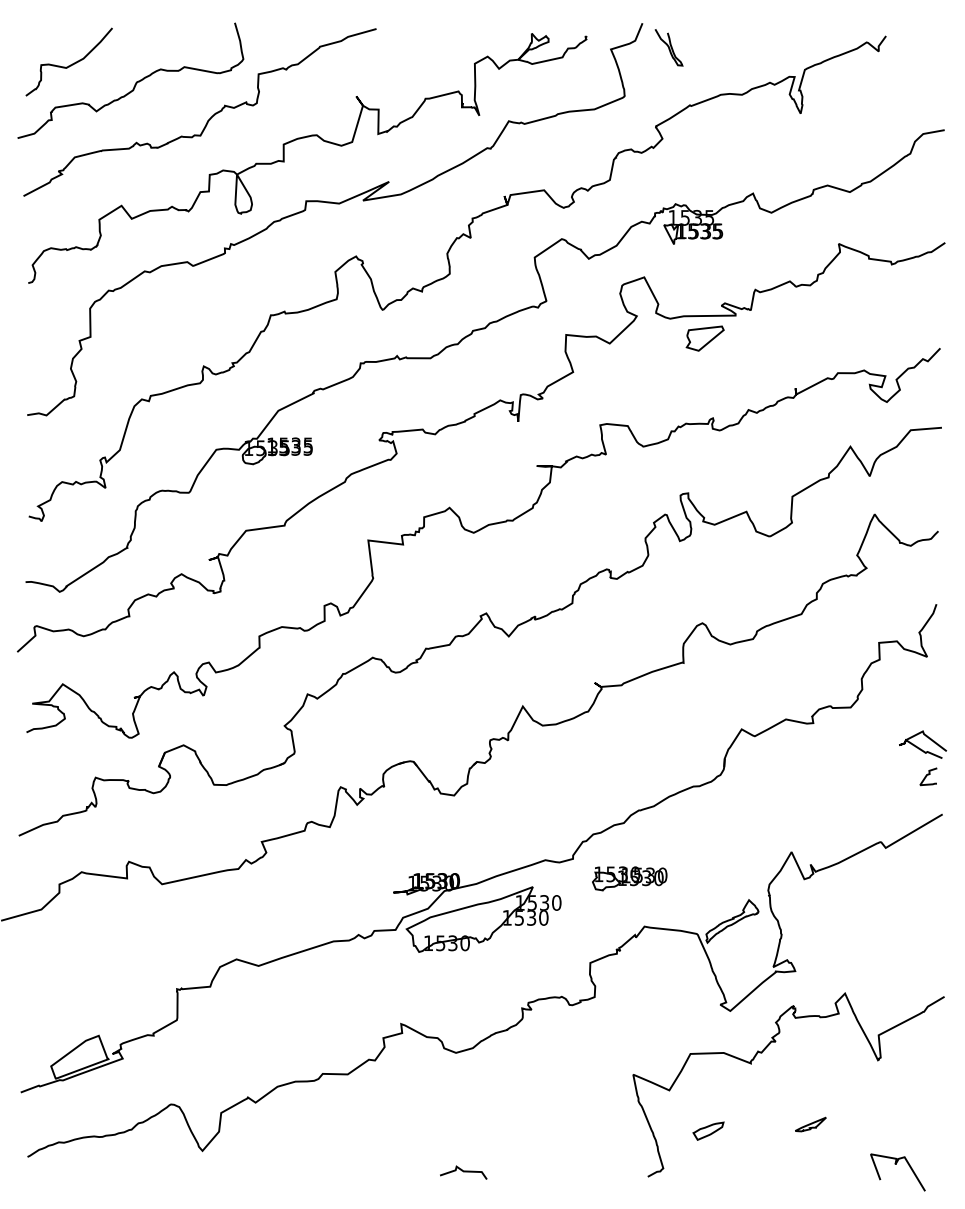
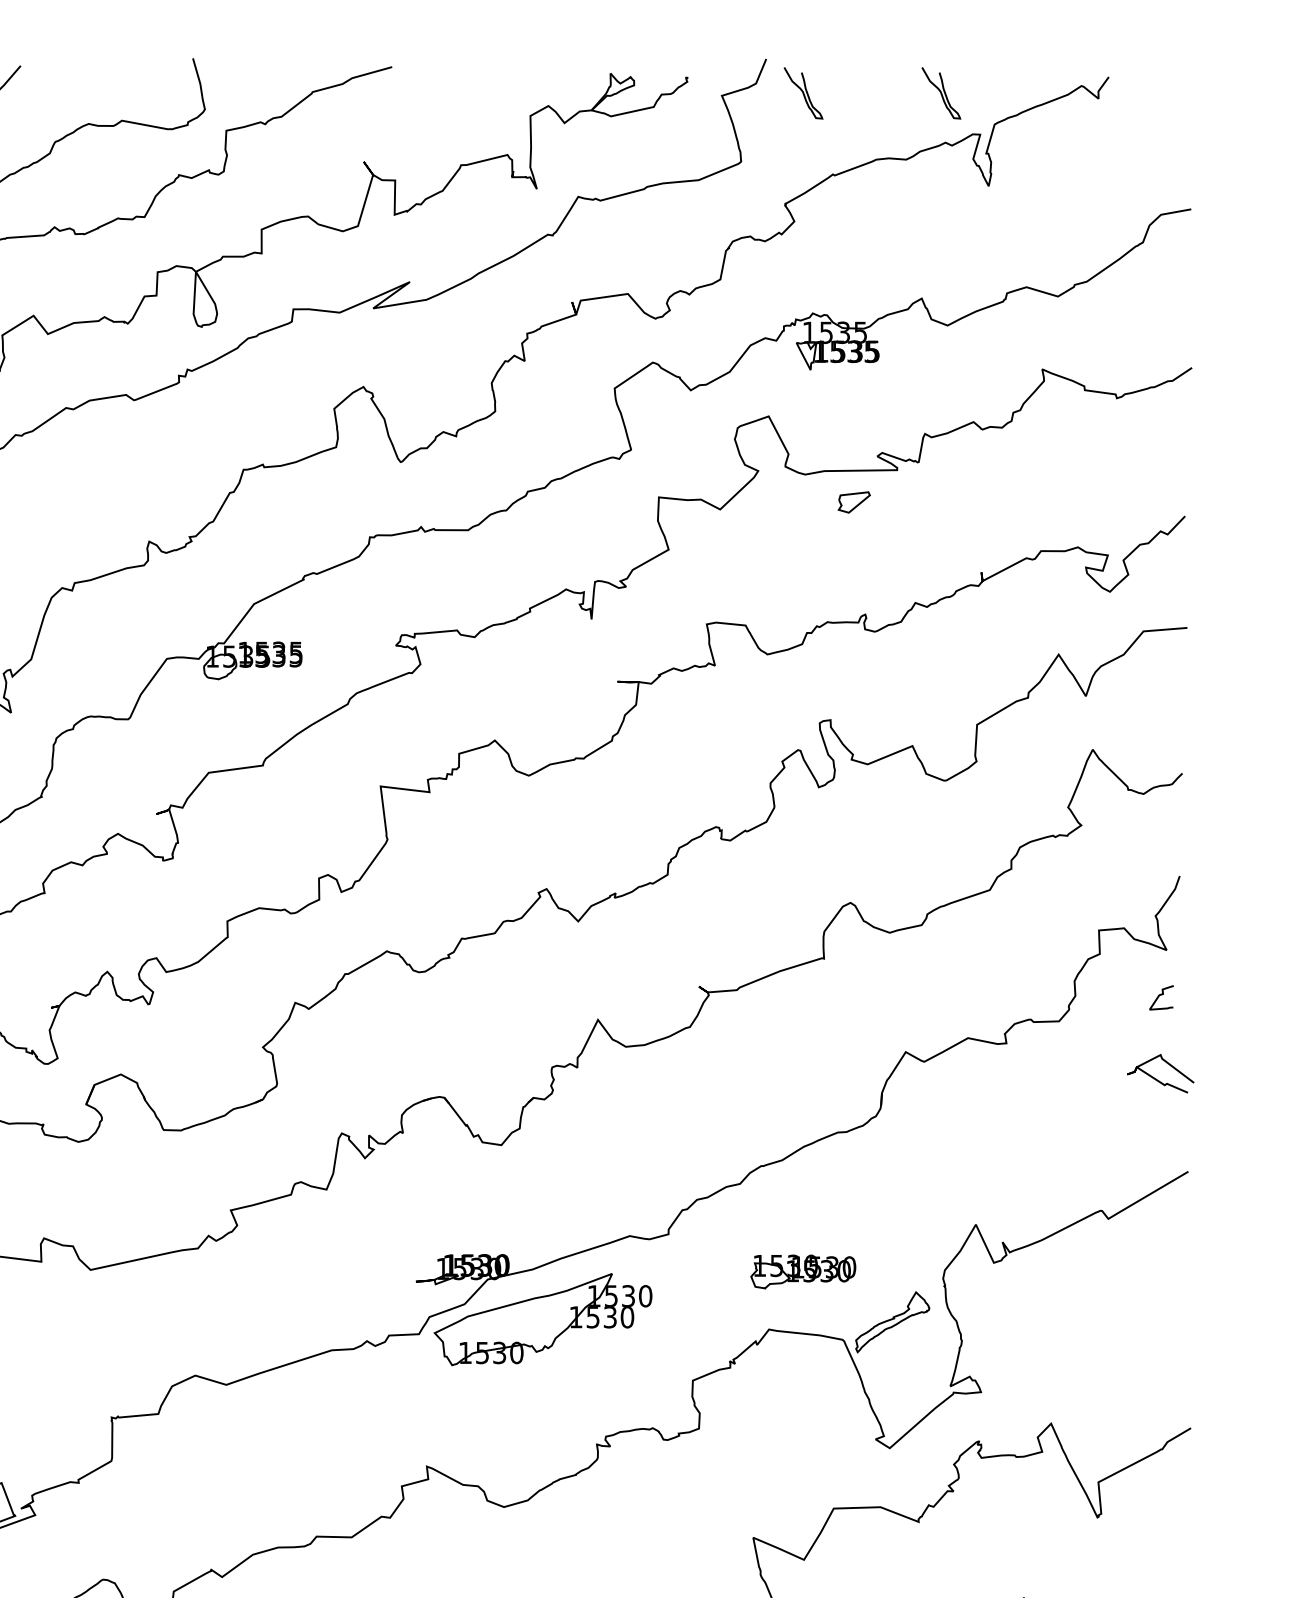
curve: (766, 47) -> (940, 93), added
part: (704, 338) -> (853, 502), size x0.6
curve: (928, 775) -> (1161, 996), moved
part: (629, 878) -> (802, 1271), moved

